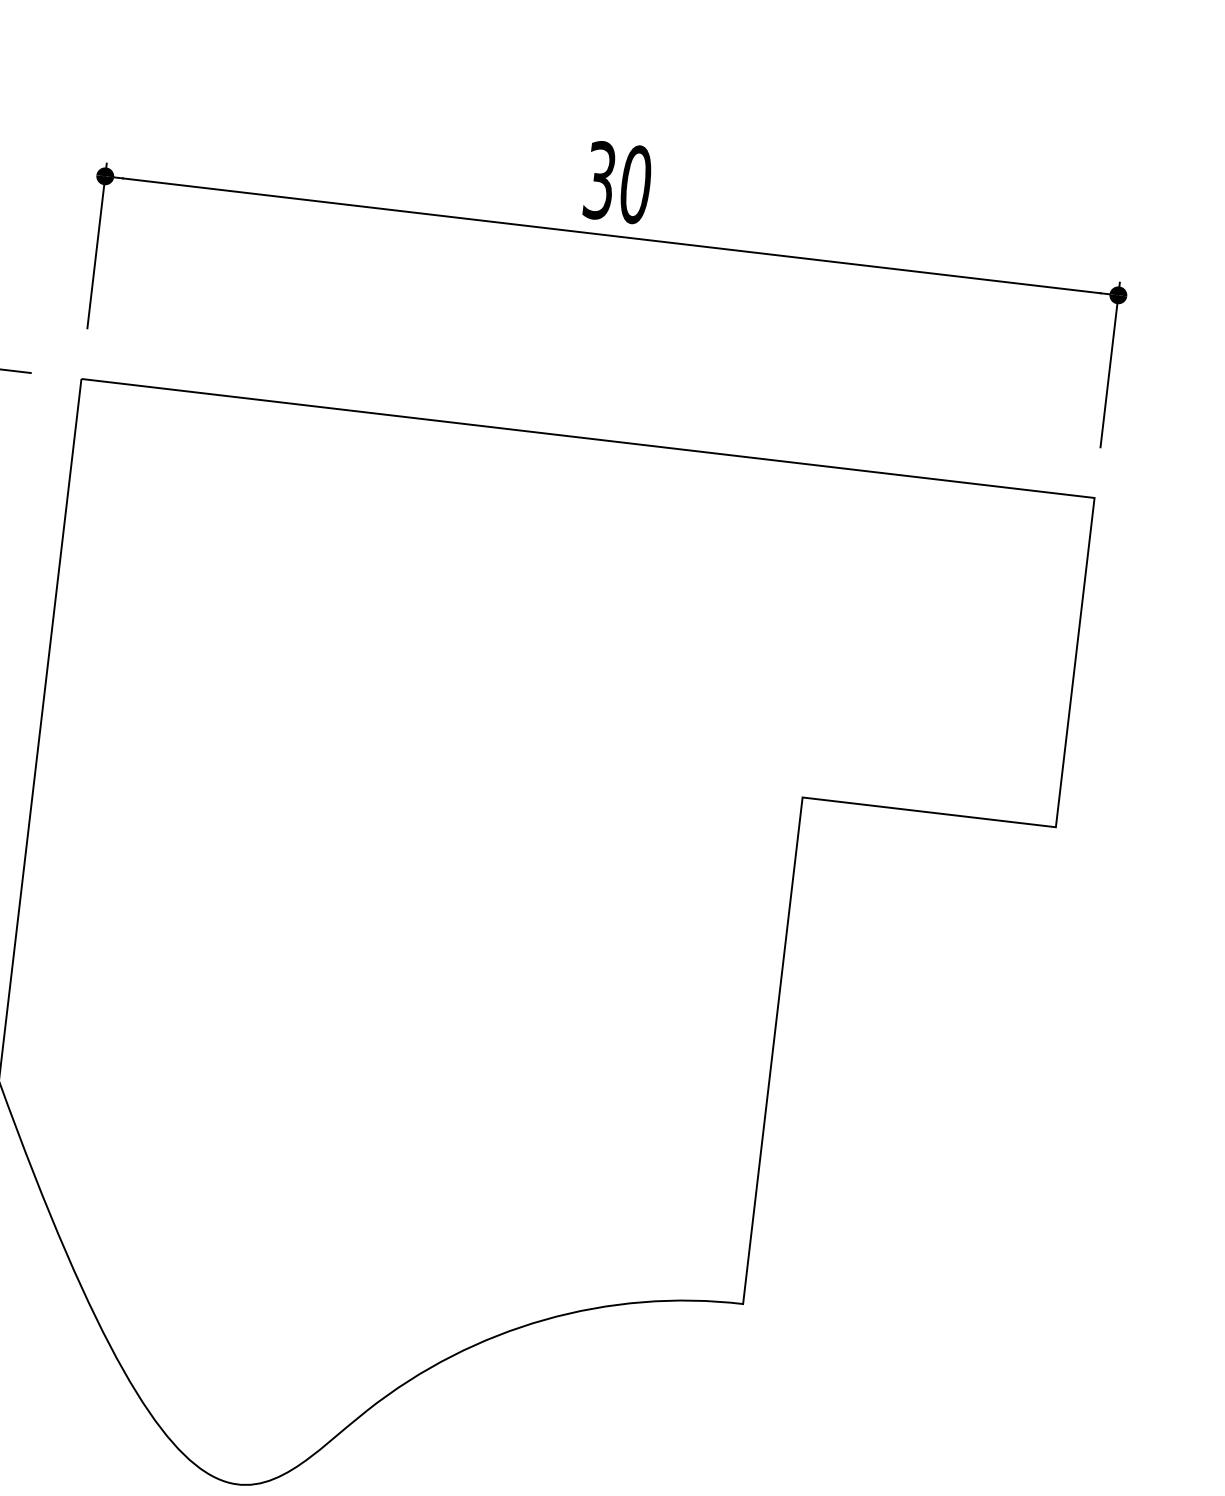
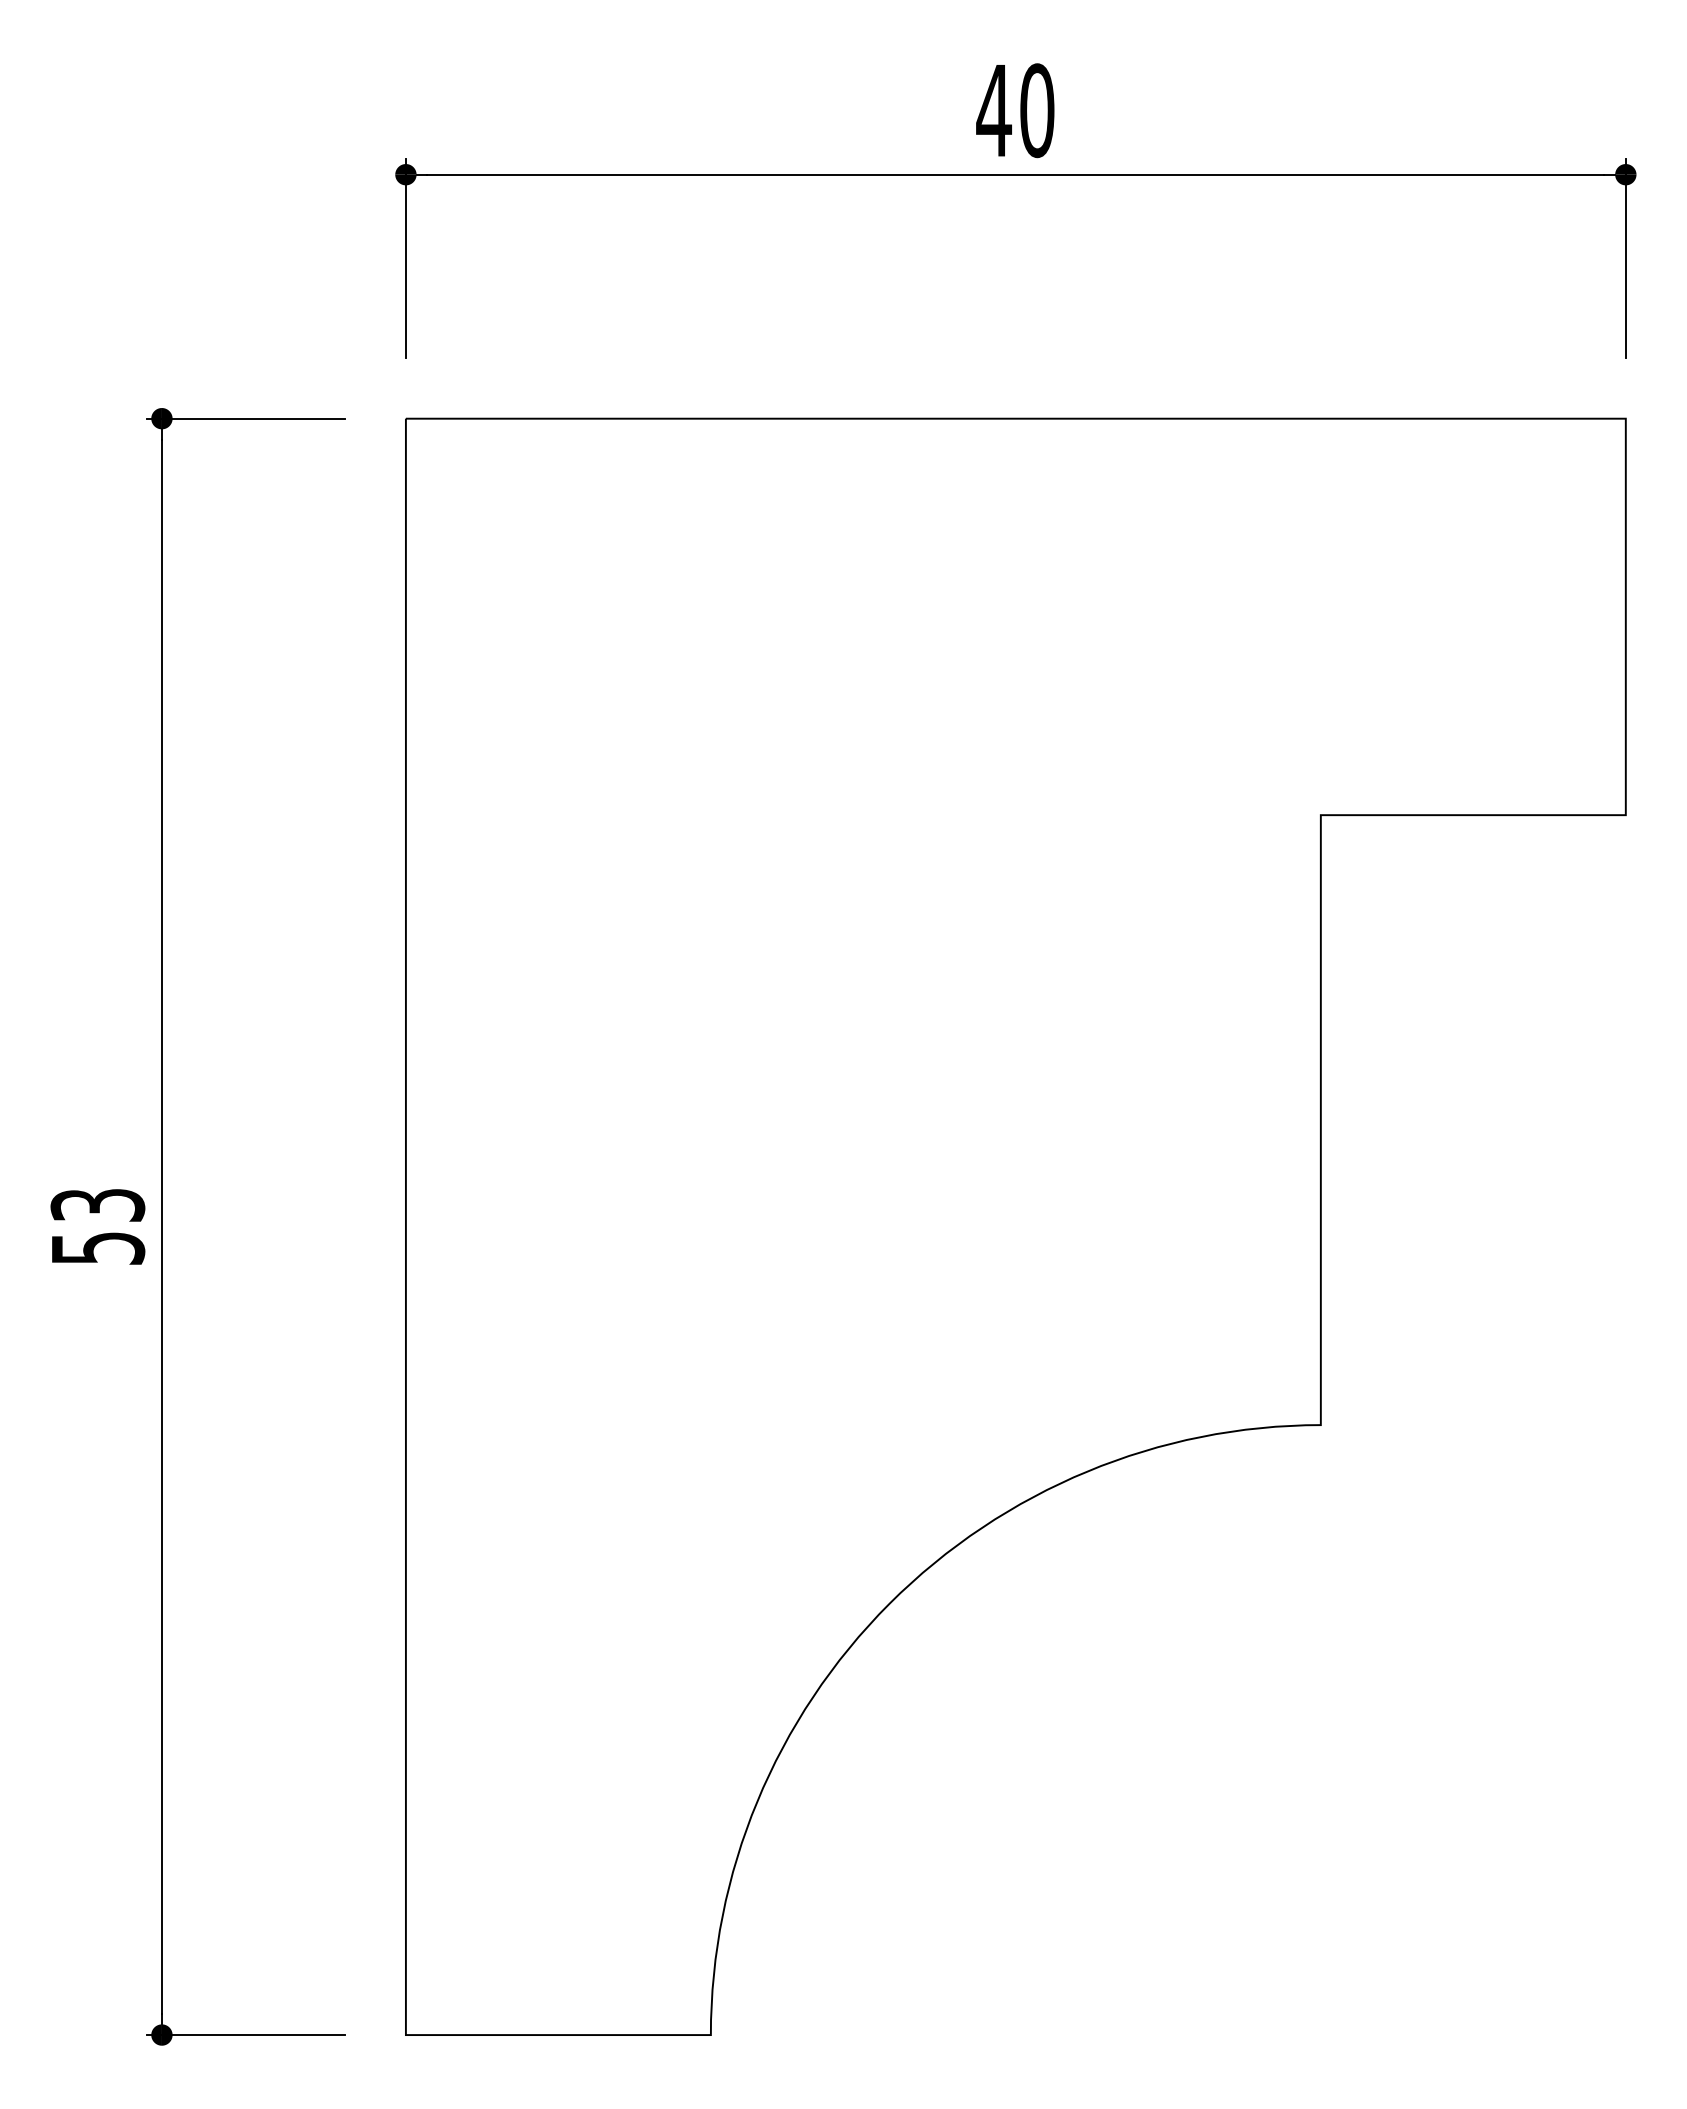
text: (600, 180) -> (994, 110), 30 -> 40

